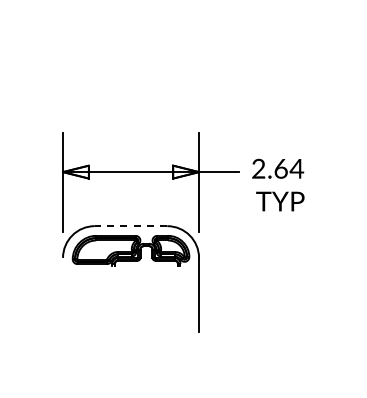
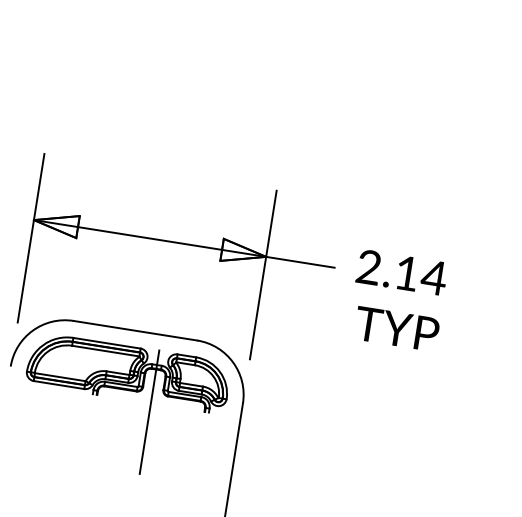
text: (280, 168) -> (406, 272), 2.64 -> 2.14
line: (130, 226) -> (134, 331), dashed -> solid
line: (146, 271) -> (149, 412), added

